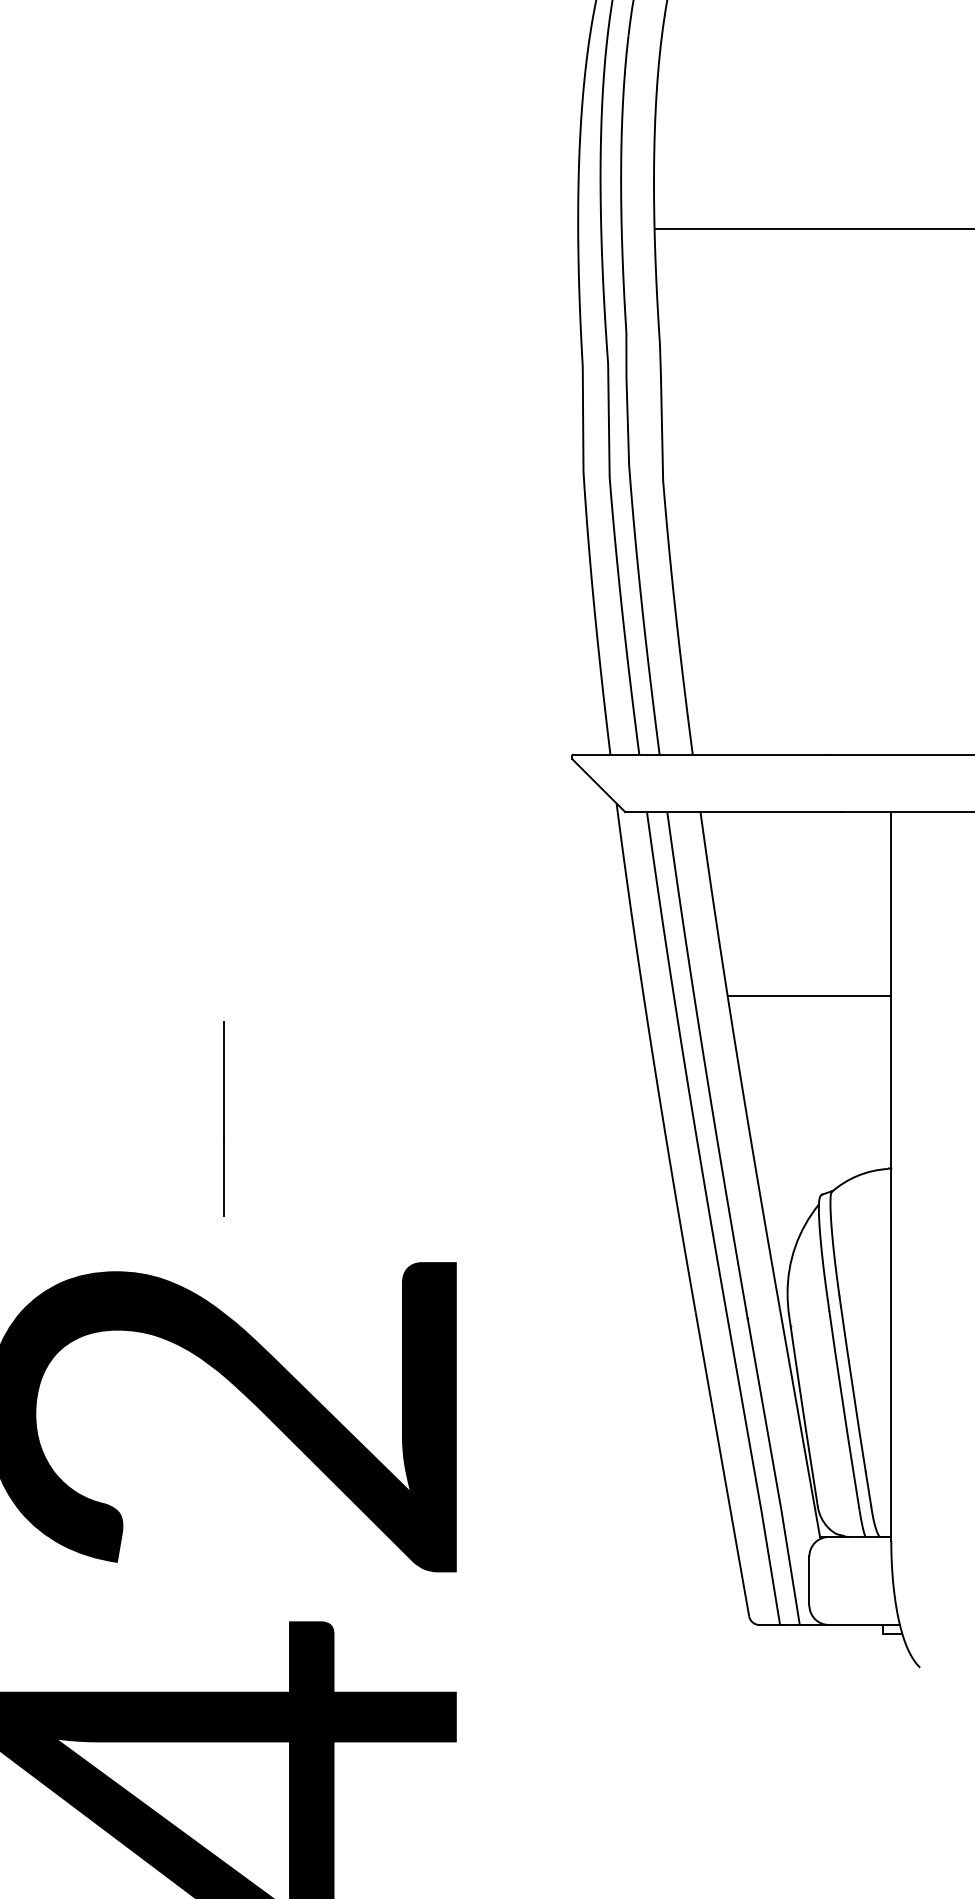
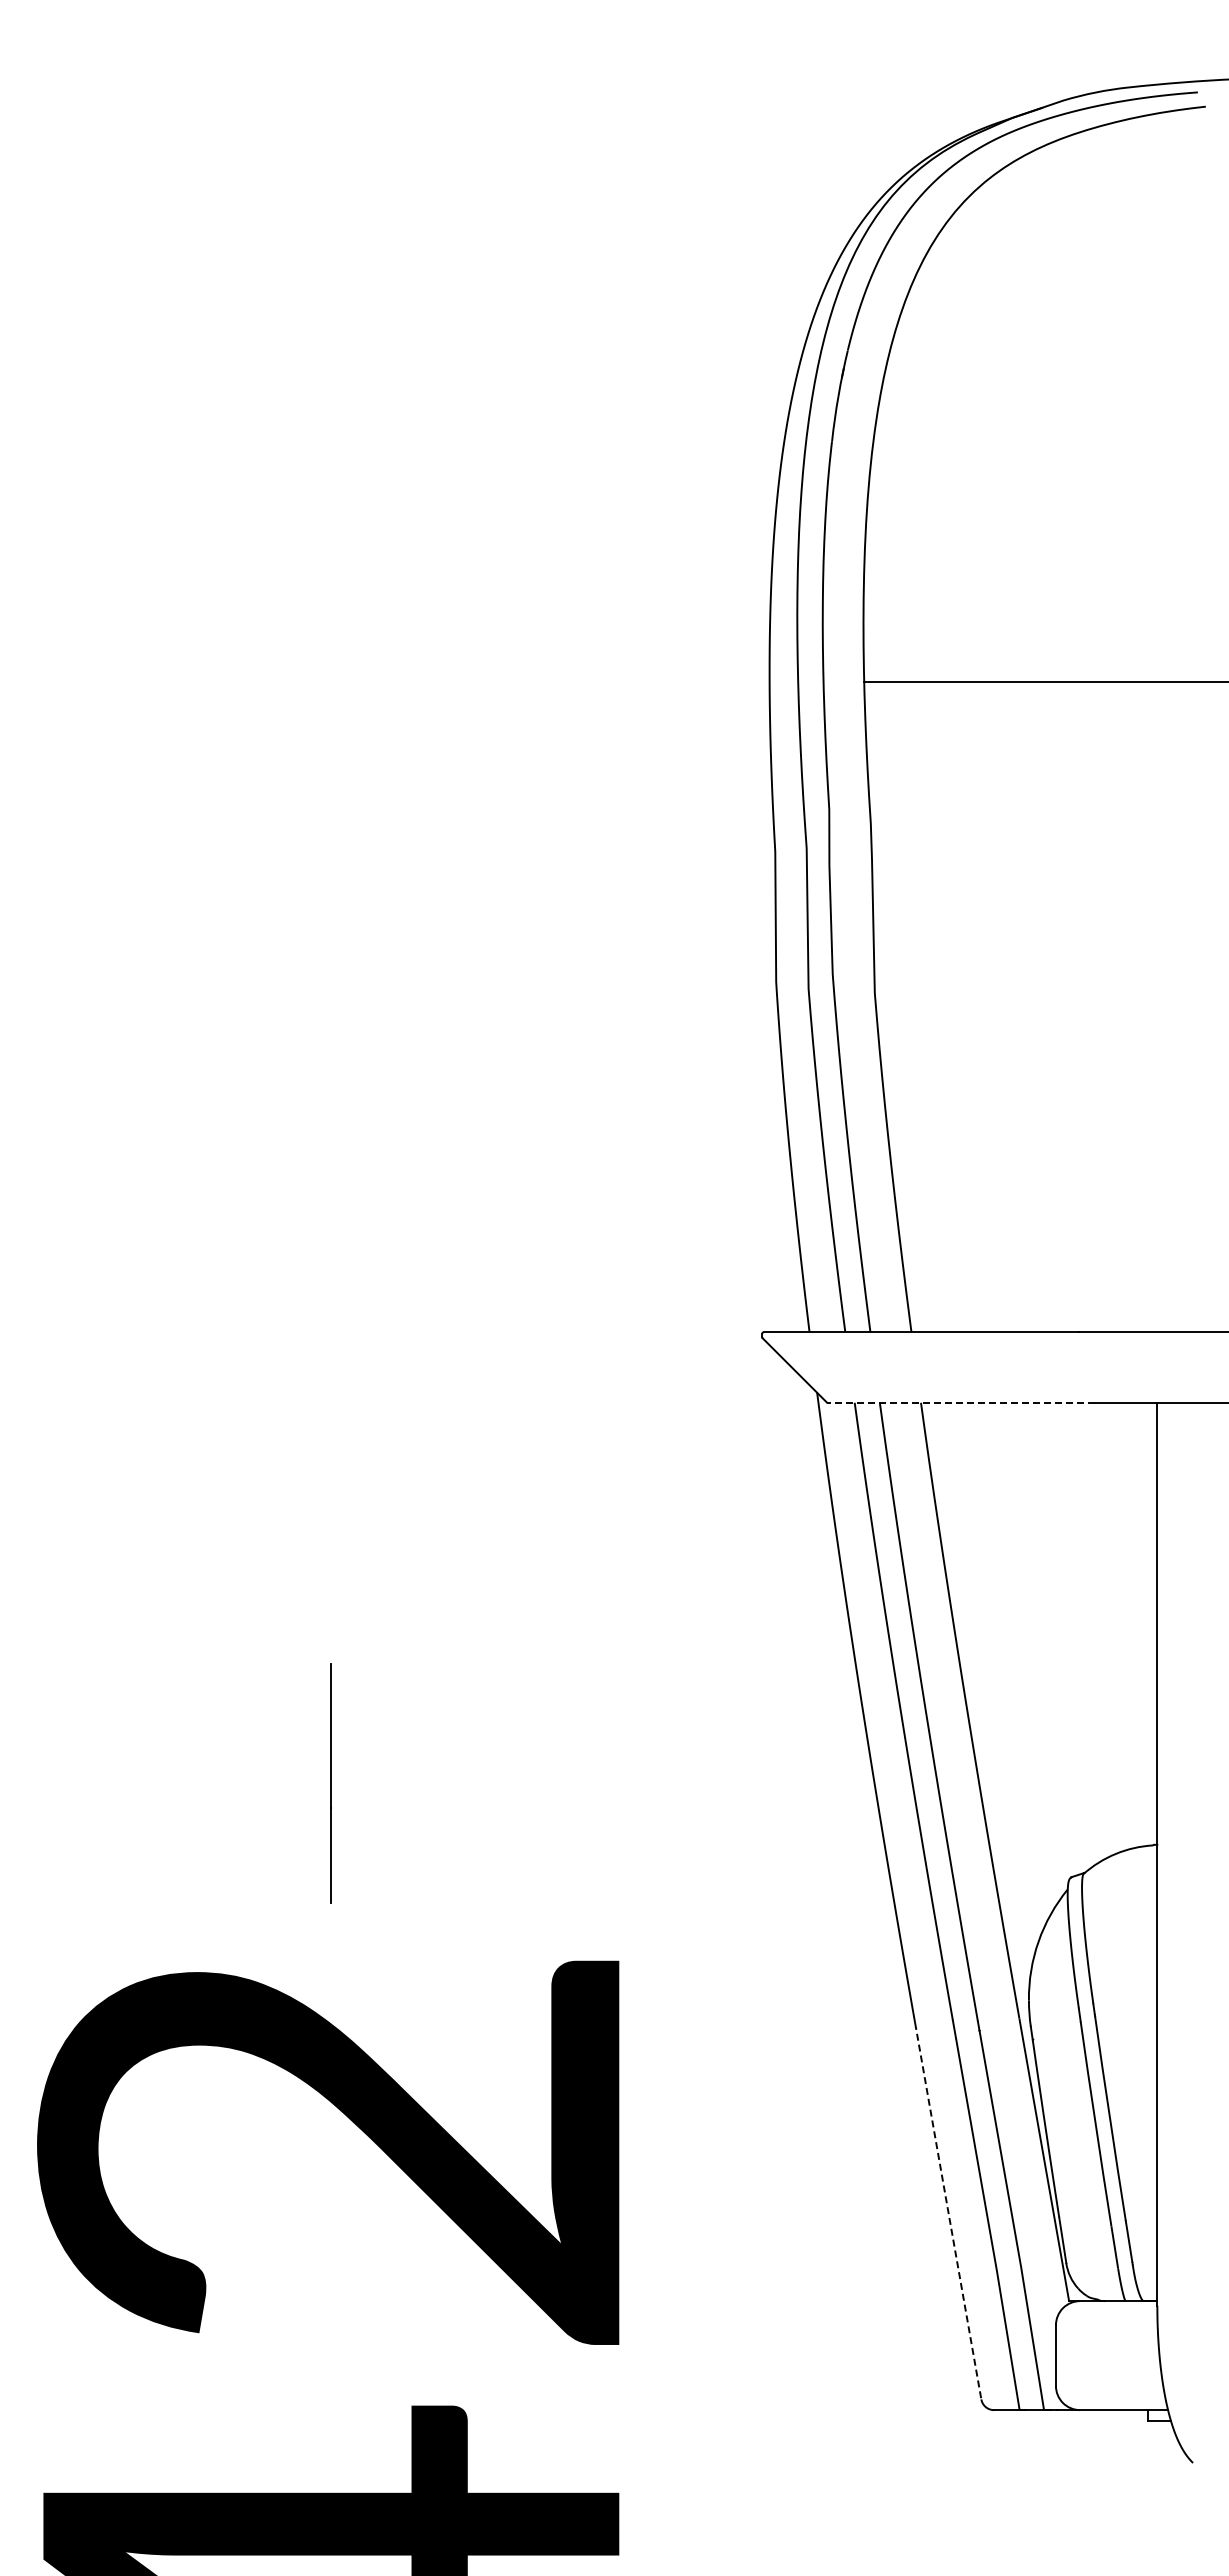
line: (733, 811) -> (961, 1402), solid -> dashed
line: (809, 996) -> (1055, 1631), removed
line: (722, 1463) -> (948, 2210), solid -> dashed

